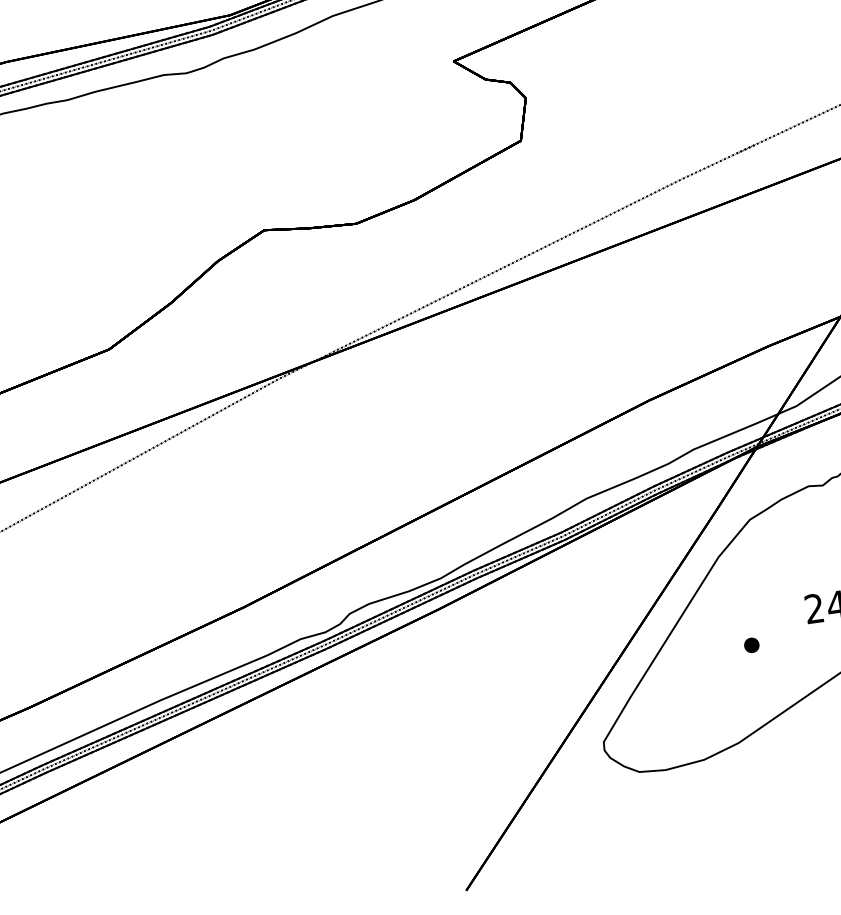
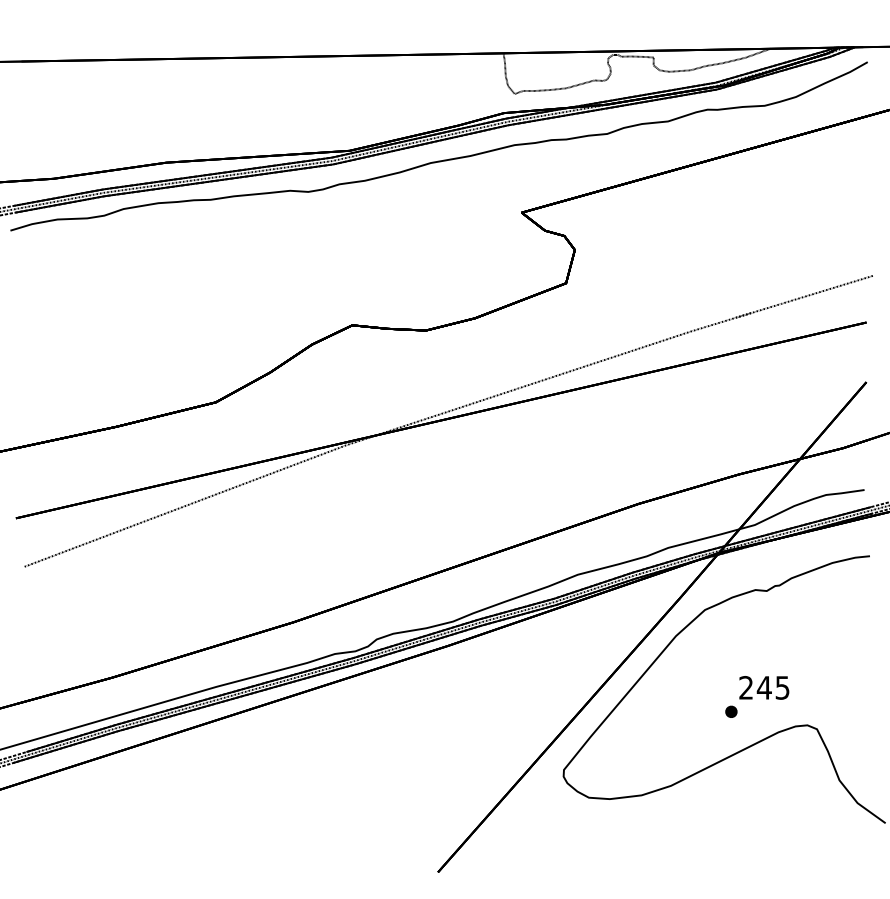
part: (751, 644) -> (731, 711), moved

